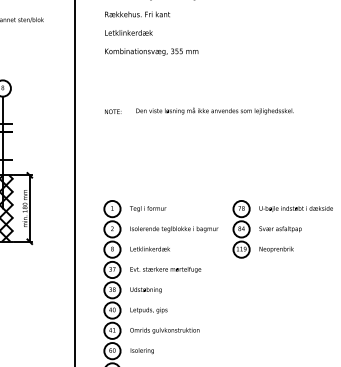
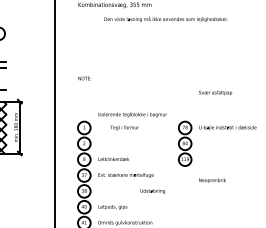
text: (214, 110) -> (165, 18), moved
text: (113, 111) -> (85, 78), moved
text: (148, 208) -> (124, 127), moved
text: (174, 229) -> (132, 115), moved
text: (280, 229) -> (215, 93), moved
text: (276, 249) -> (212, 180), moved
text: (145, 290) -> (152, 191), moved

